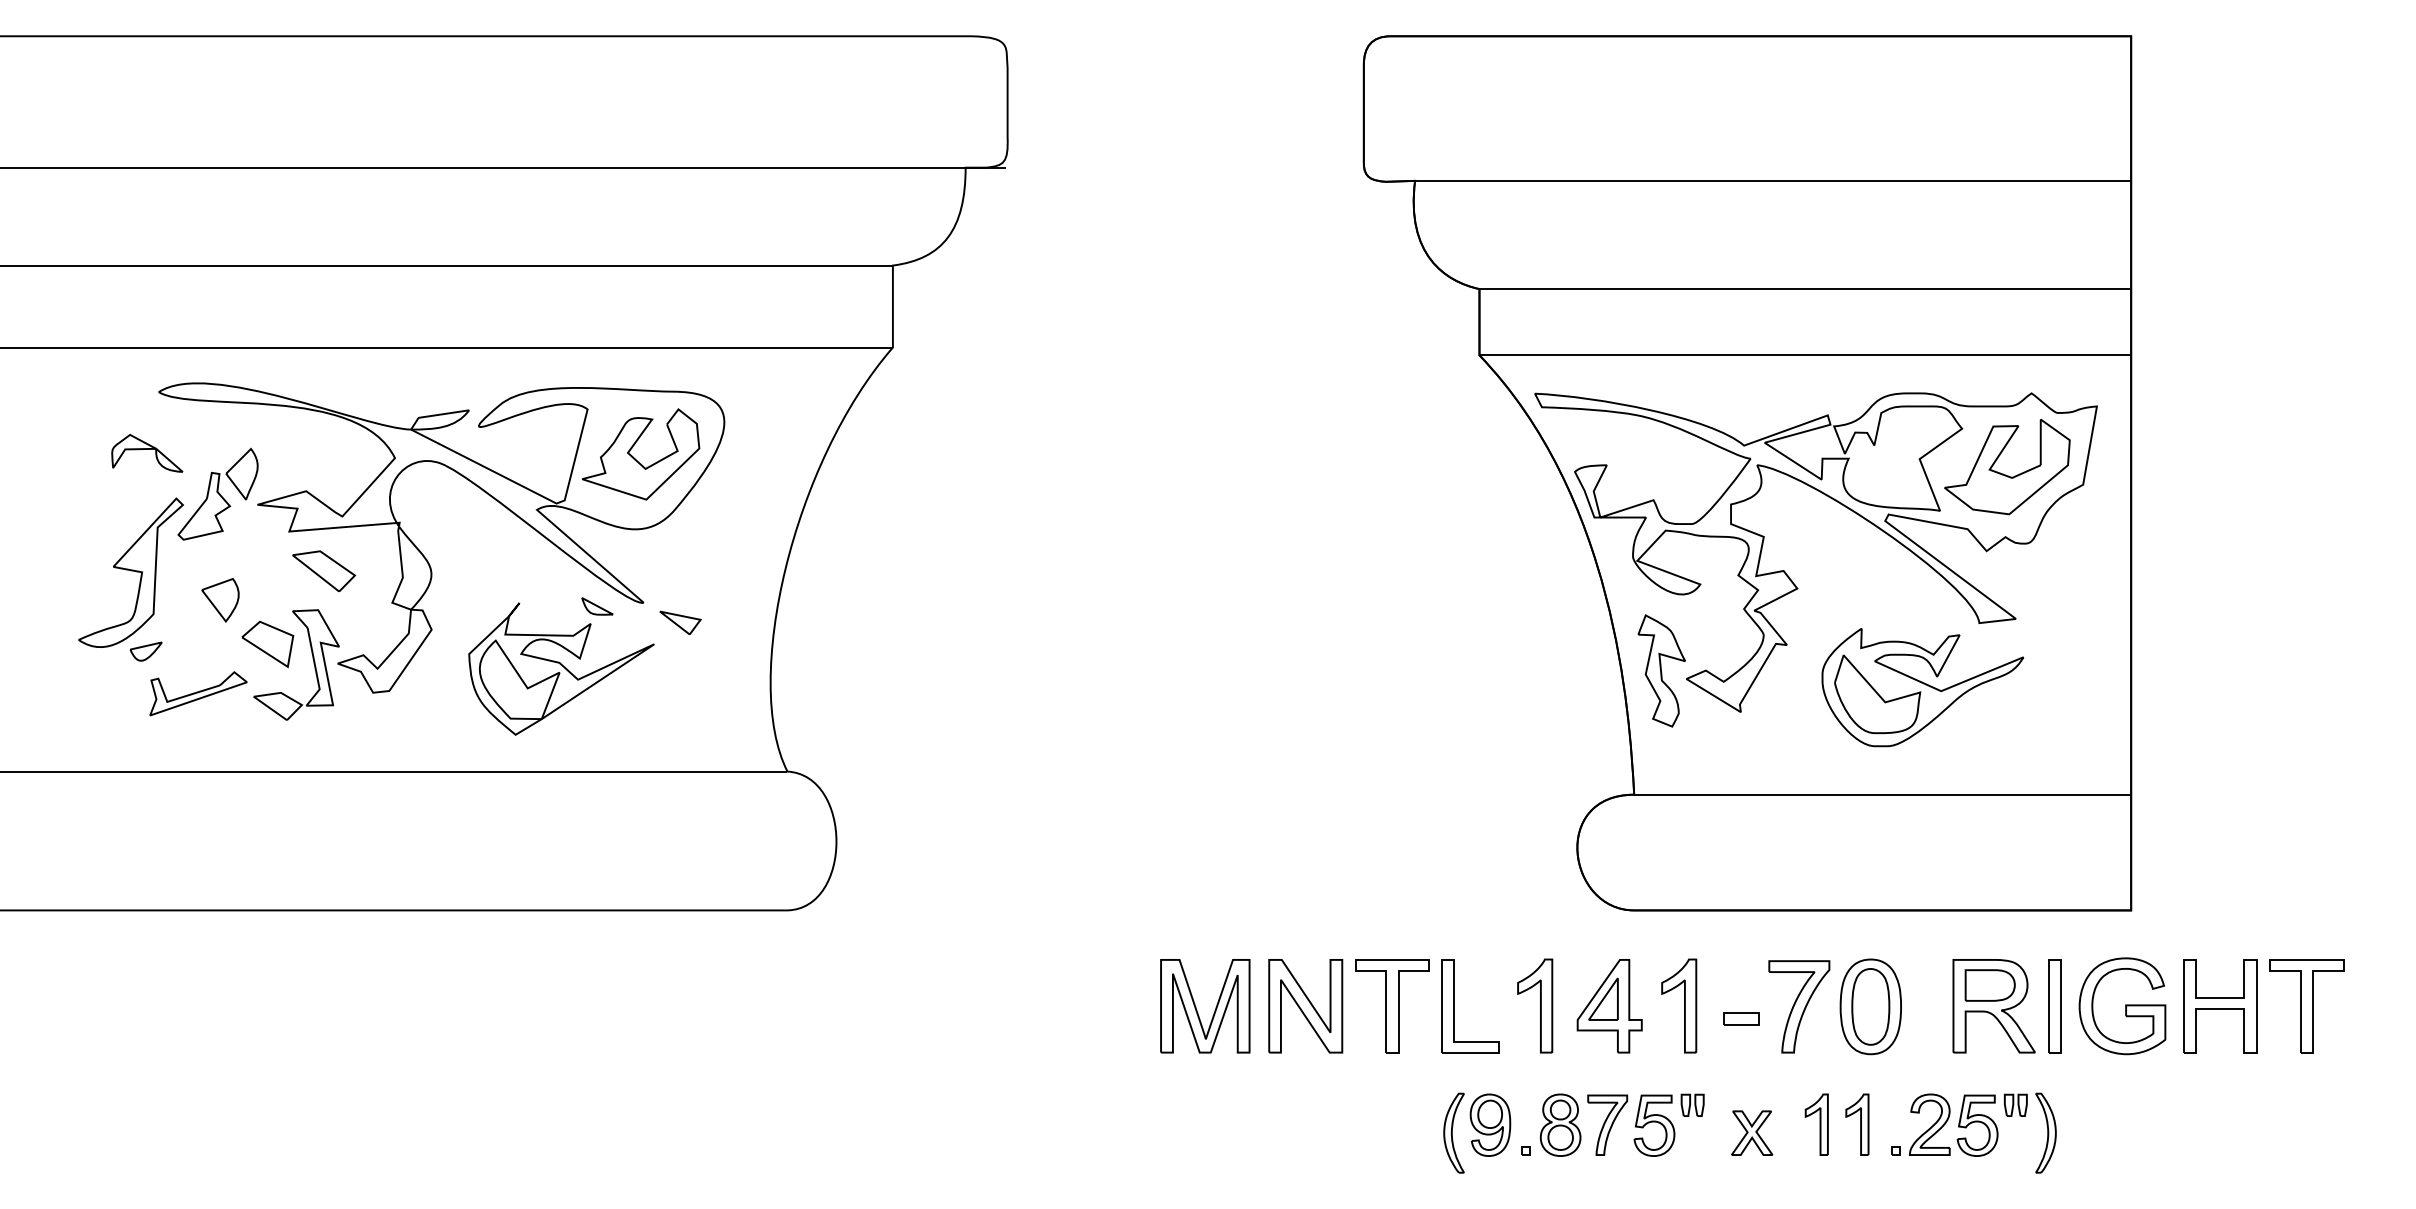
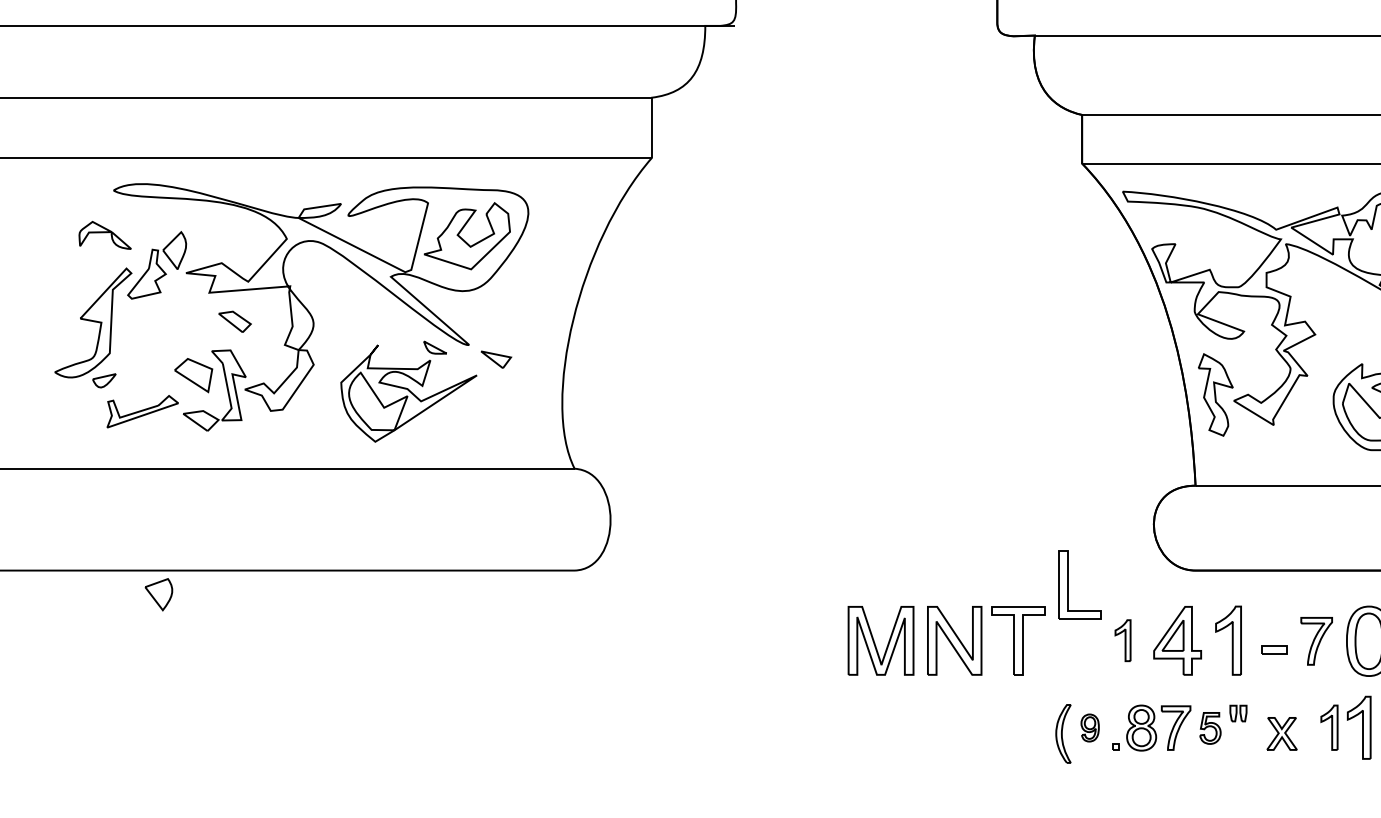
part: (324, 571) -> (235, 322), size x0.7
part: (220, 600) -> (158, 594), moved
part: (1535, 1005) -> (1123, 640), size x0.6
part: (1454, 1006) -> (1068, 585), moved
part: (1799, 1006) -> (1316, 641), size x0.7
part: (1490, 1124) -> (1090, 727), size x0.6
part: (1857, 1124) -> (1359, 727), size x1.4
part: (1654, 1125) -> (1210, 728), size x0.7

